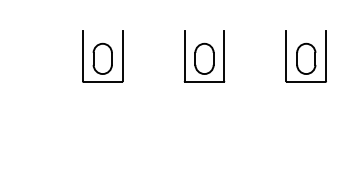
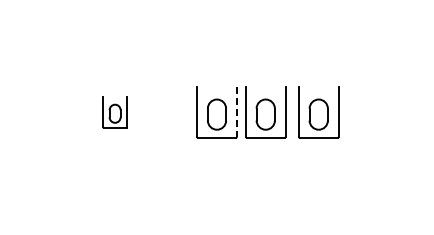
part: (102, 56) -> (114, 112), size x0.6
line: (224, 56) -> (236, 112), solid -> dashed
part: (253, 56) -> (265, 112), added

